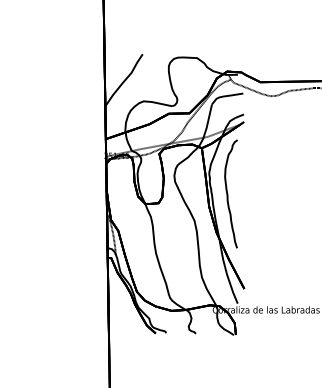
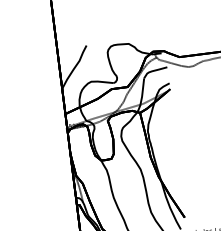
curve: (228, 193) -> (164, 145), removed

